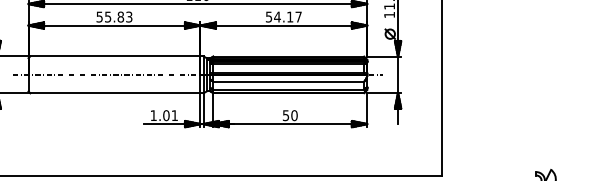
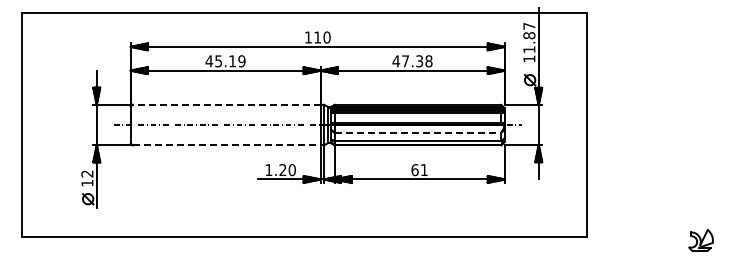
text: (114, 17) -> (225, 61), 55.83 -> 45.19
text: (283, 17) -> (412, 61), 54.17 -> 47.38
line: (115, 56) -> (226, 104), solid -> dashed
line: (289, 81) -> (418, 132), solid -> dashed
line: (115, 93) -> (226, 145), solid -> dashed
text: (170, 115) -> (287, 170), 1.01 -> 1.20
text: (290, 115) -> (419, 170), 50 -> 61

